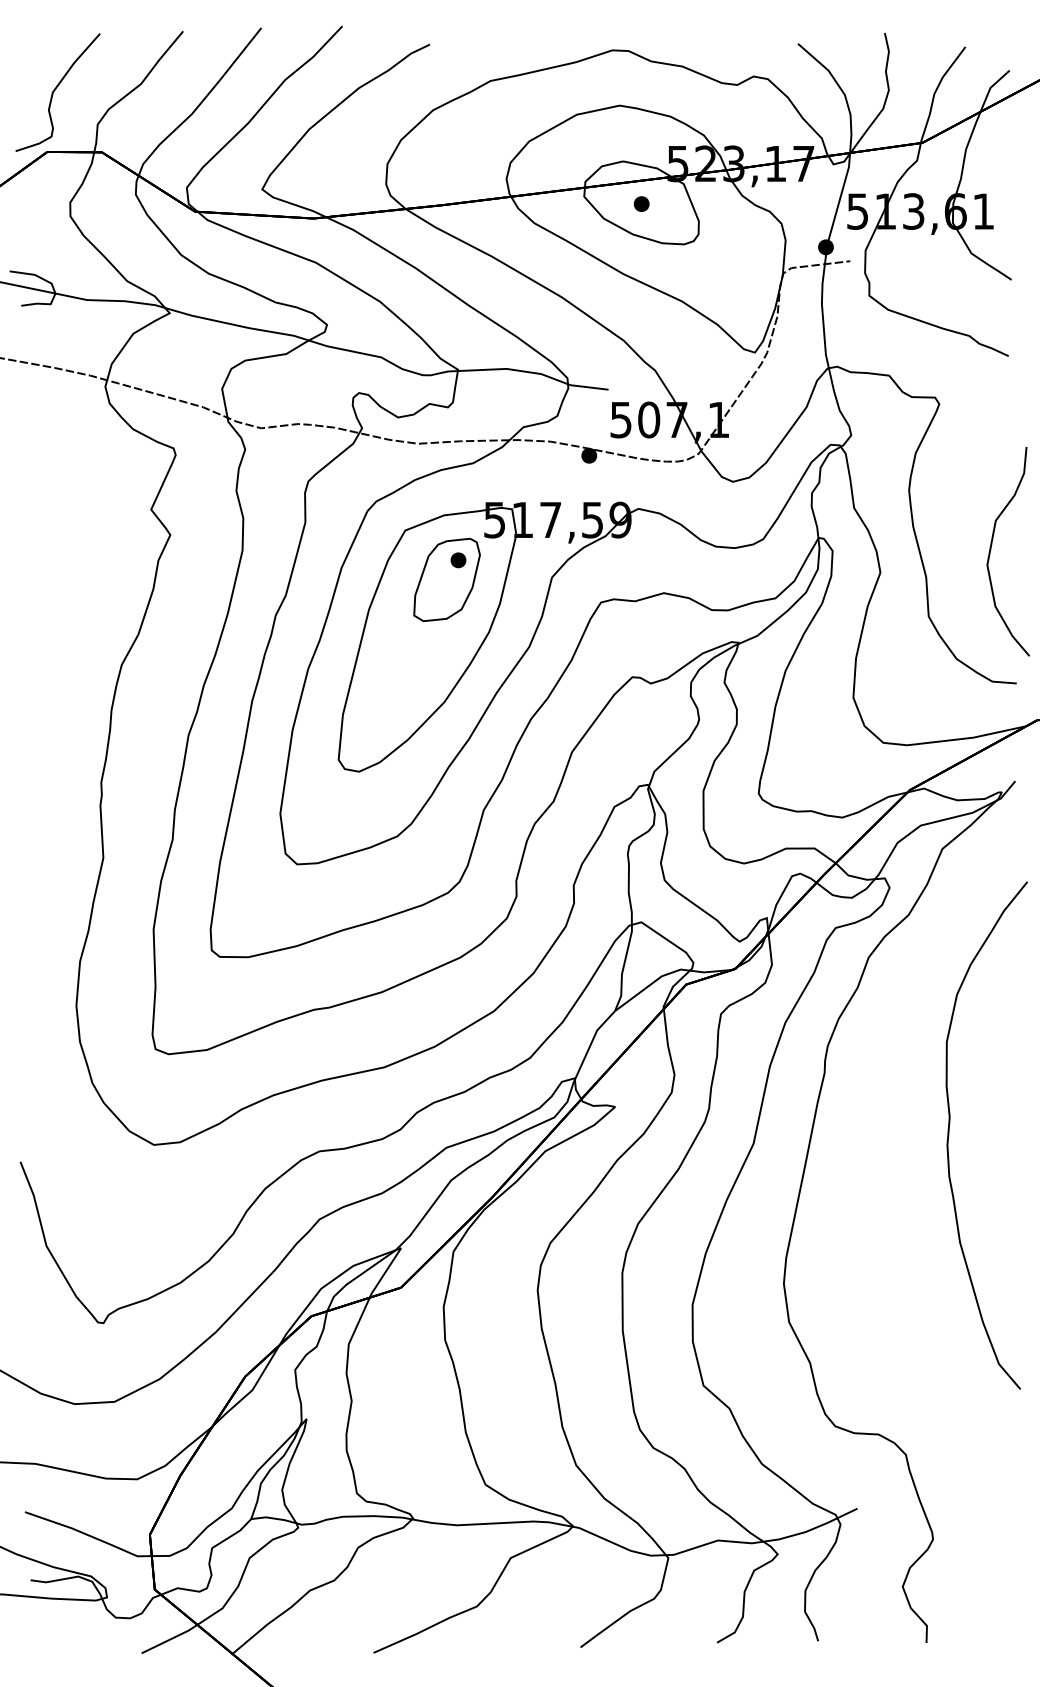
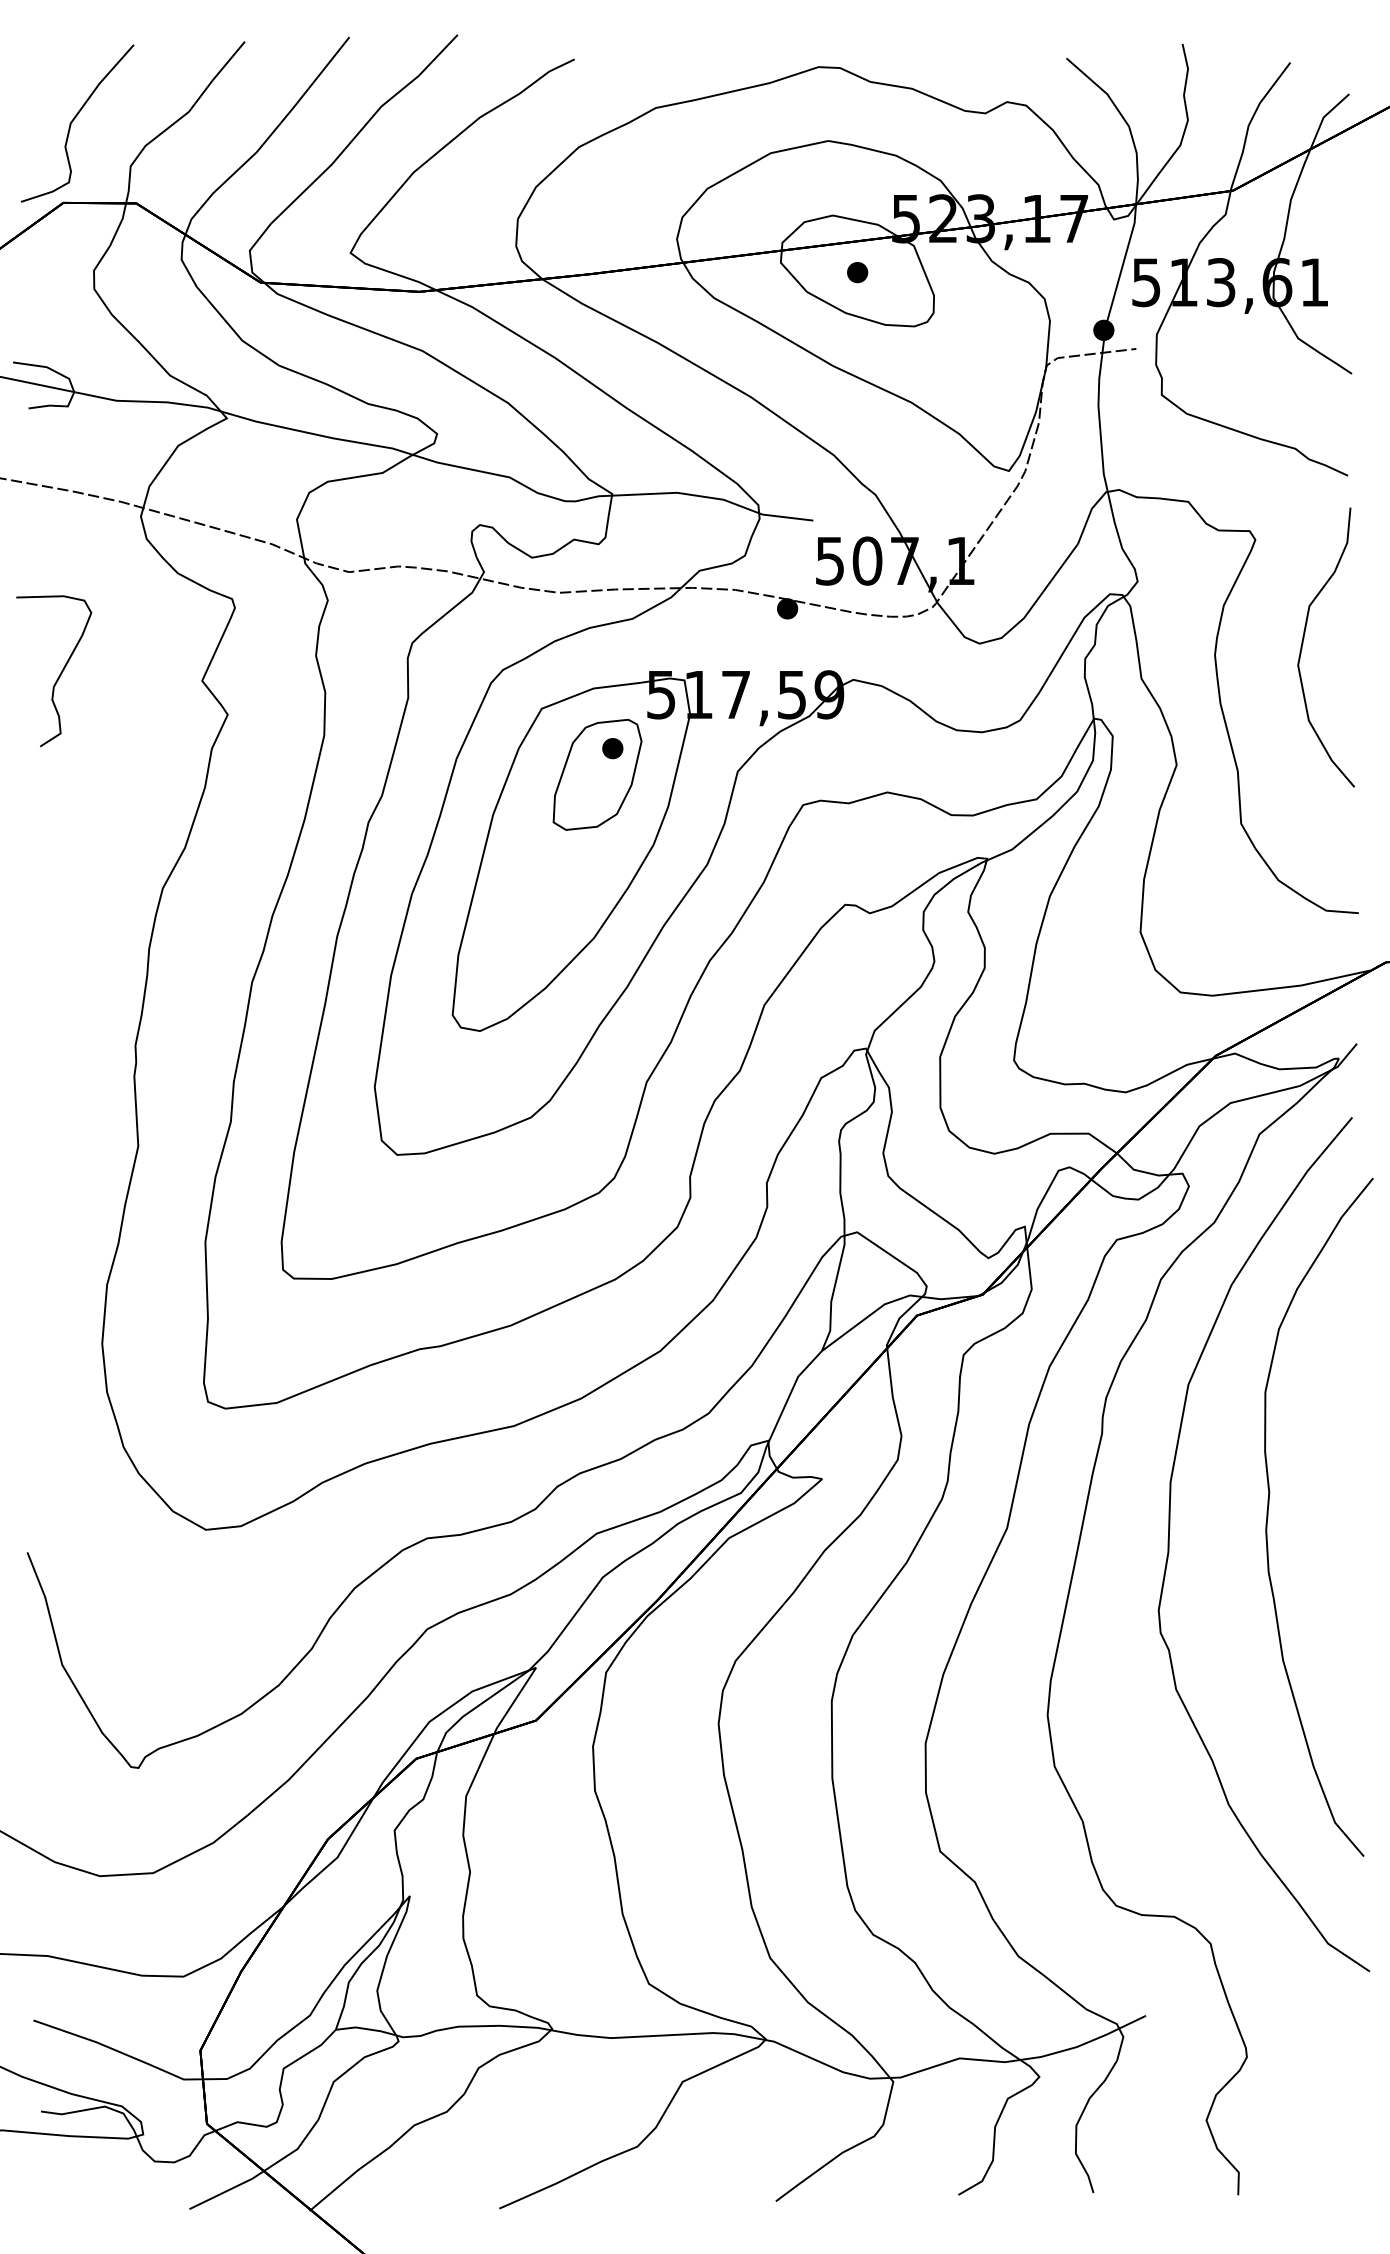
curve: (43, 505) -> (58, 675), added
curve: (991, 550) -> (1303, 645), moved
curve: (875, 1156) -> (1170, 1545), added

